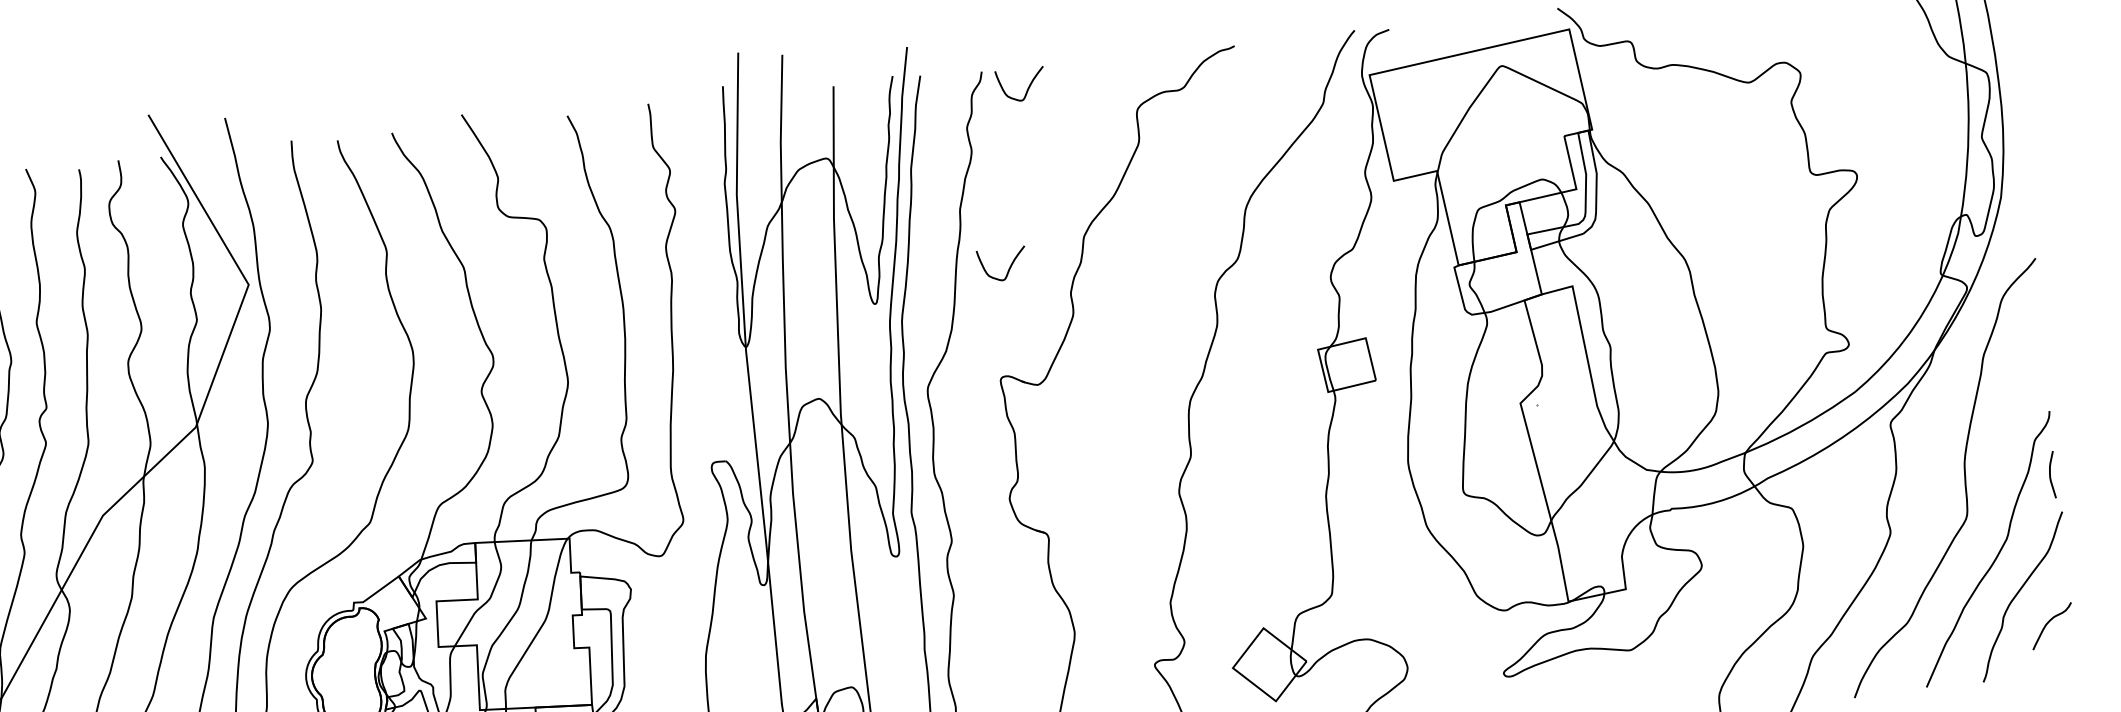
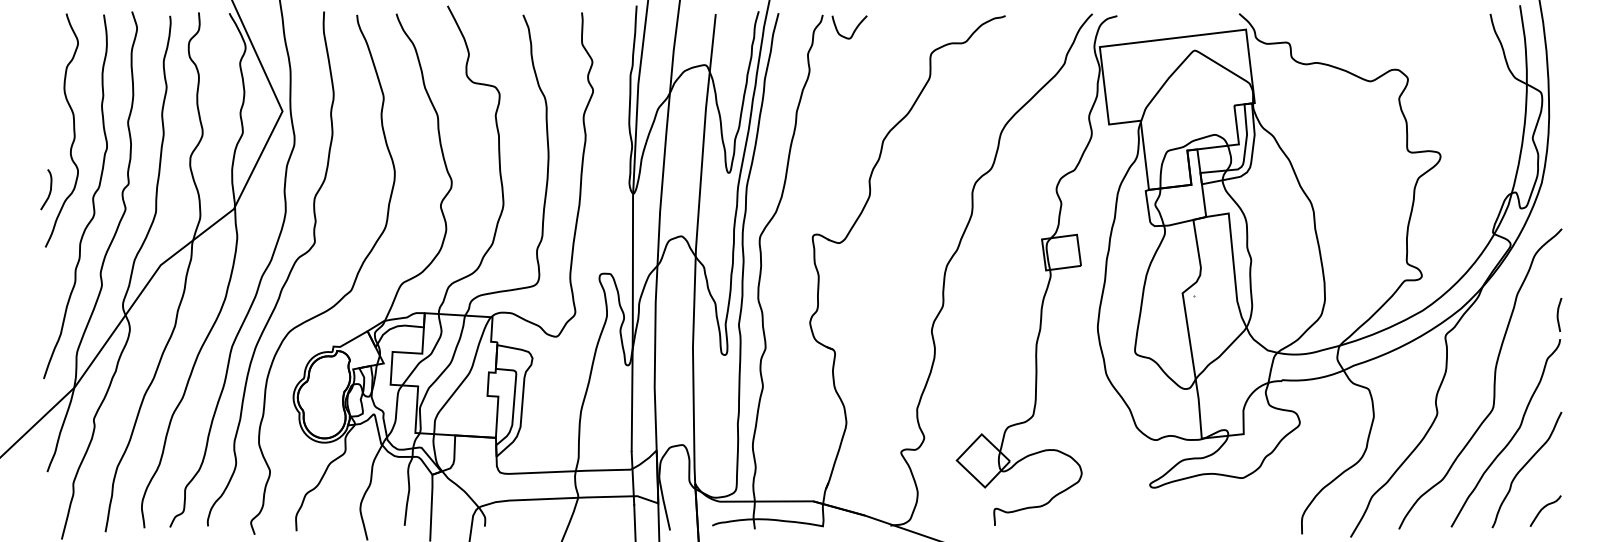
curve: (1009, 266) -> (827, 156), removed
curve: (2051, 474) -> (1558, 314), moved
curve: (2050, 622) -> (1544, 508), moved

